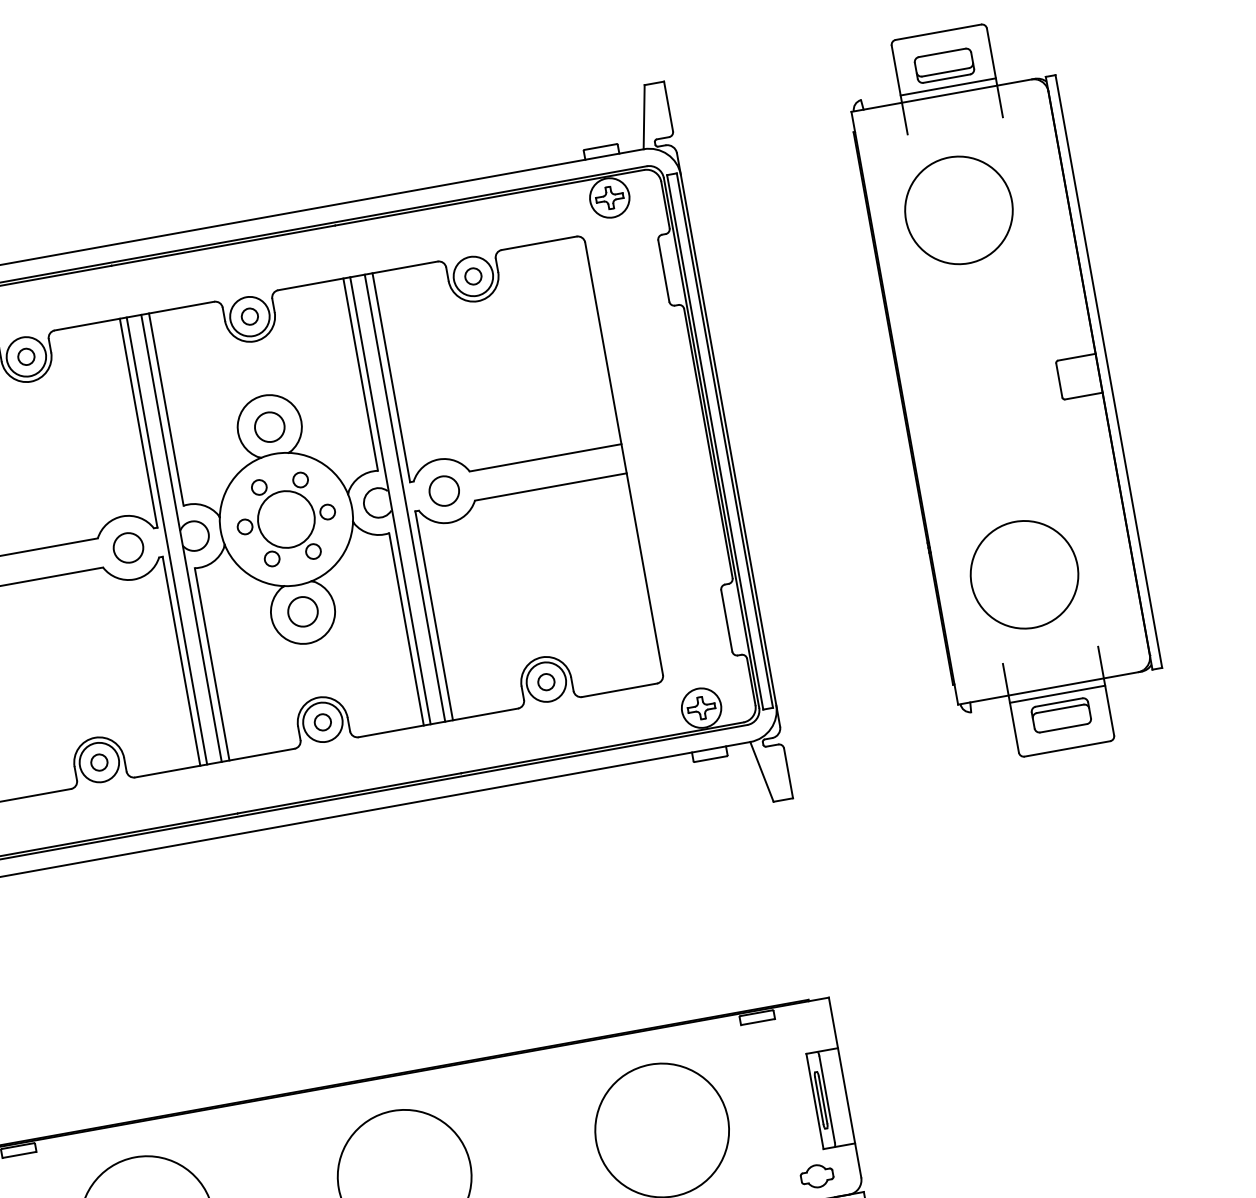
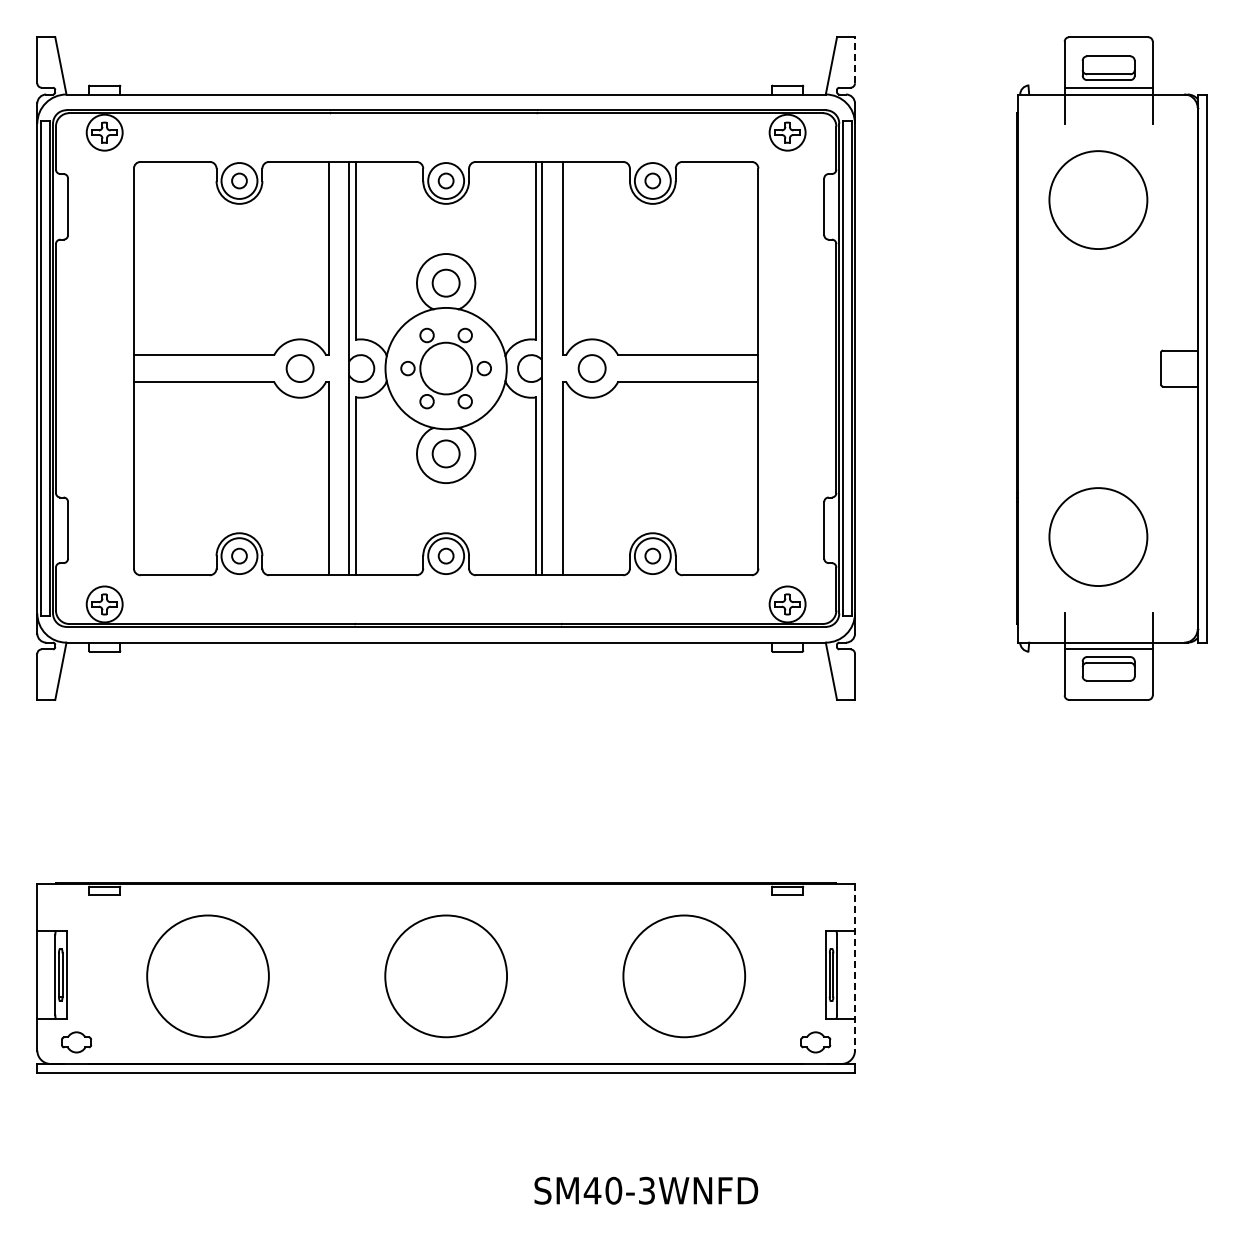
line: (668, 105) -> (855, 59), solid -> dashed
line: (404, 498) -> (555, 368), removed
line: (166, 540) -> (335, 368), removed
line: (845, 1087) -> (855, 967), solid -> dashed

